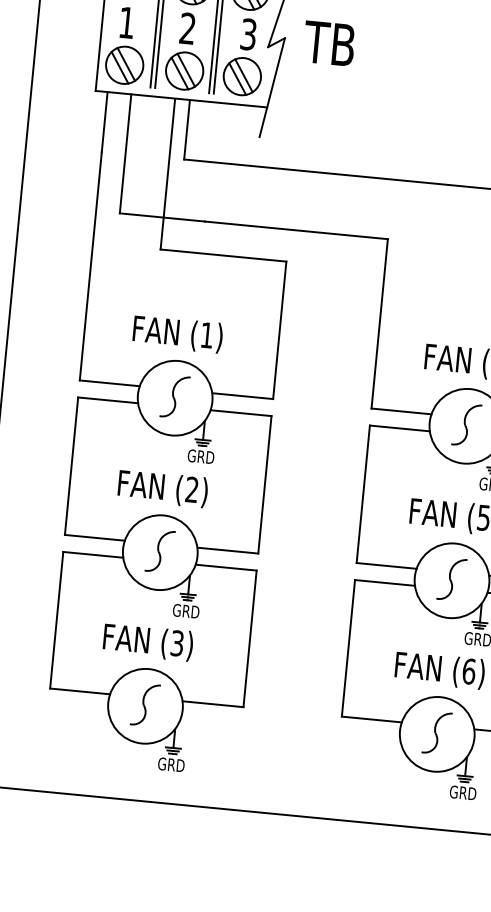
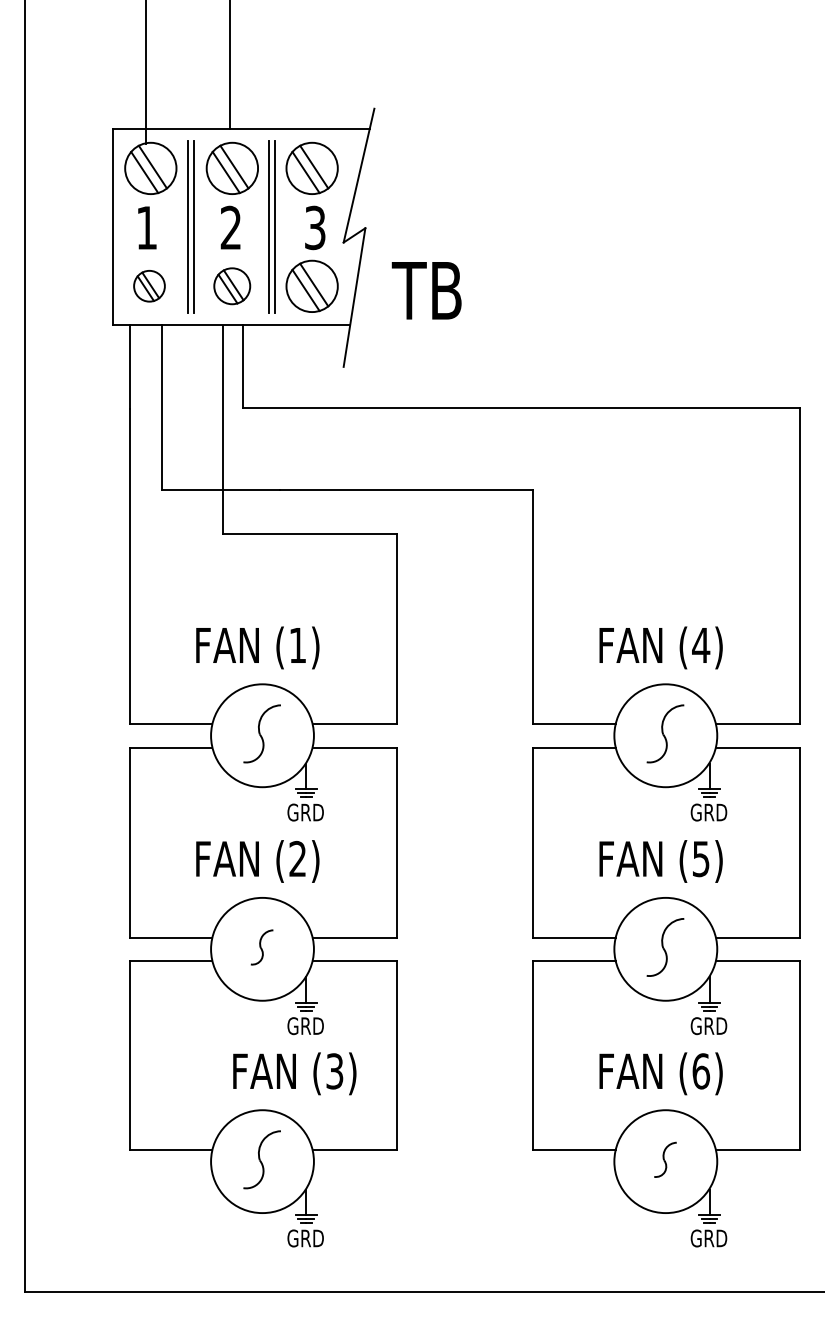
text: (329, 43) -> (426, 290), moved
part: (124, 64) -> (149, 285), size x0.6
part: (184, 70) -> (231, 285), size x0.7
part: (159, 551) -> (261, 947), size x0.6
text: (148, 642) -> (294, 1073), moved
part: (437, 732) -> (665, 1159), size x0.6

